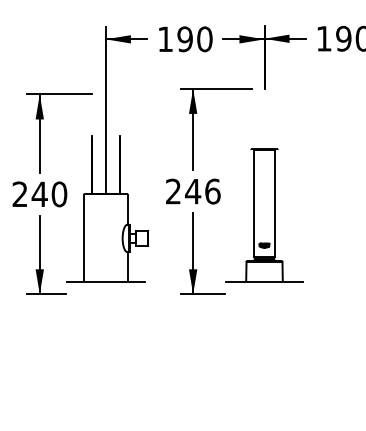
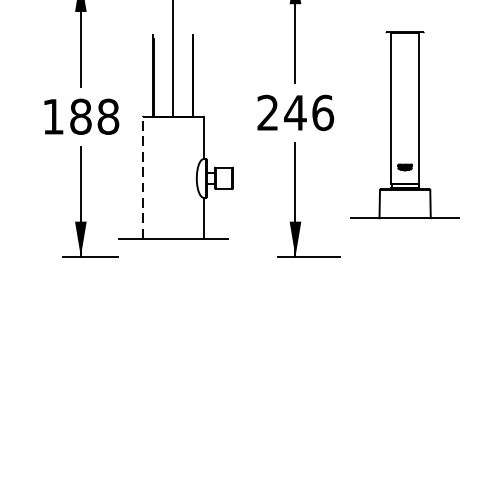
text: (39, 194) -> (80, 116), 240 -> 188
part: (264, 215) -> (405, 125), moved
line: (84, 237) -> (143, 177), solid -> dashed

